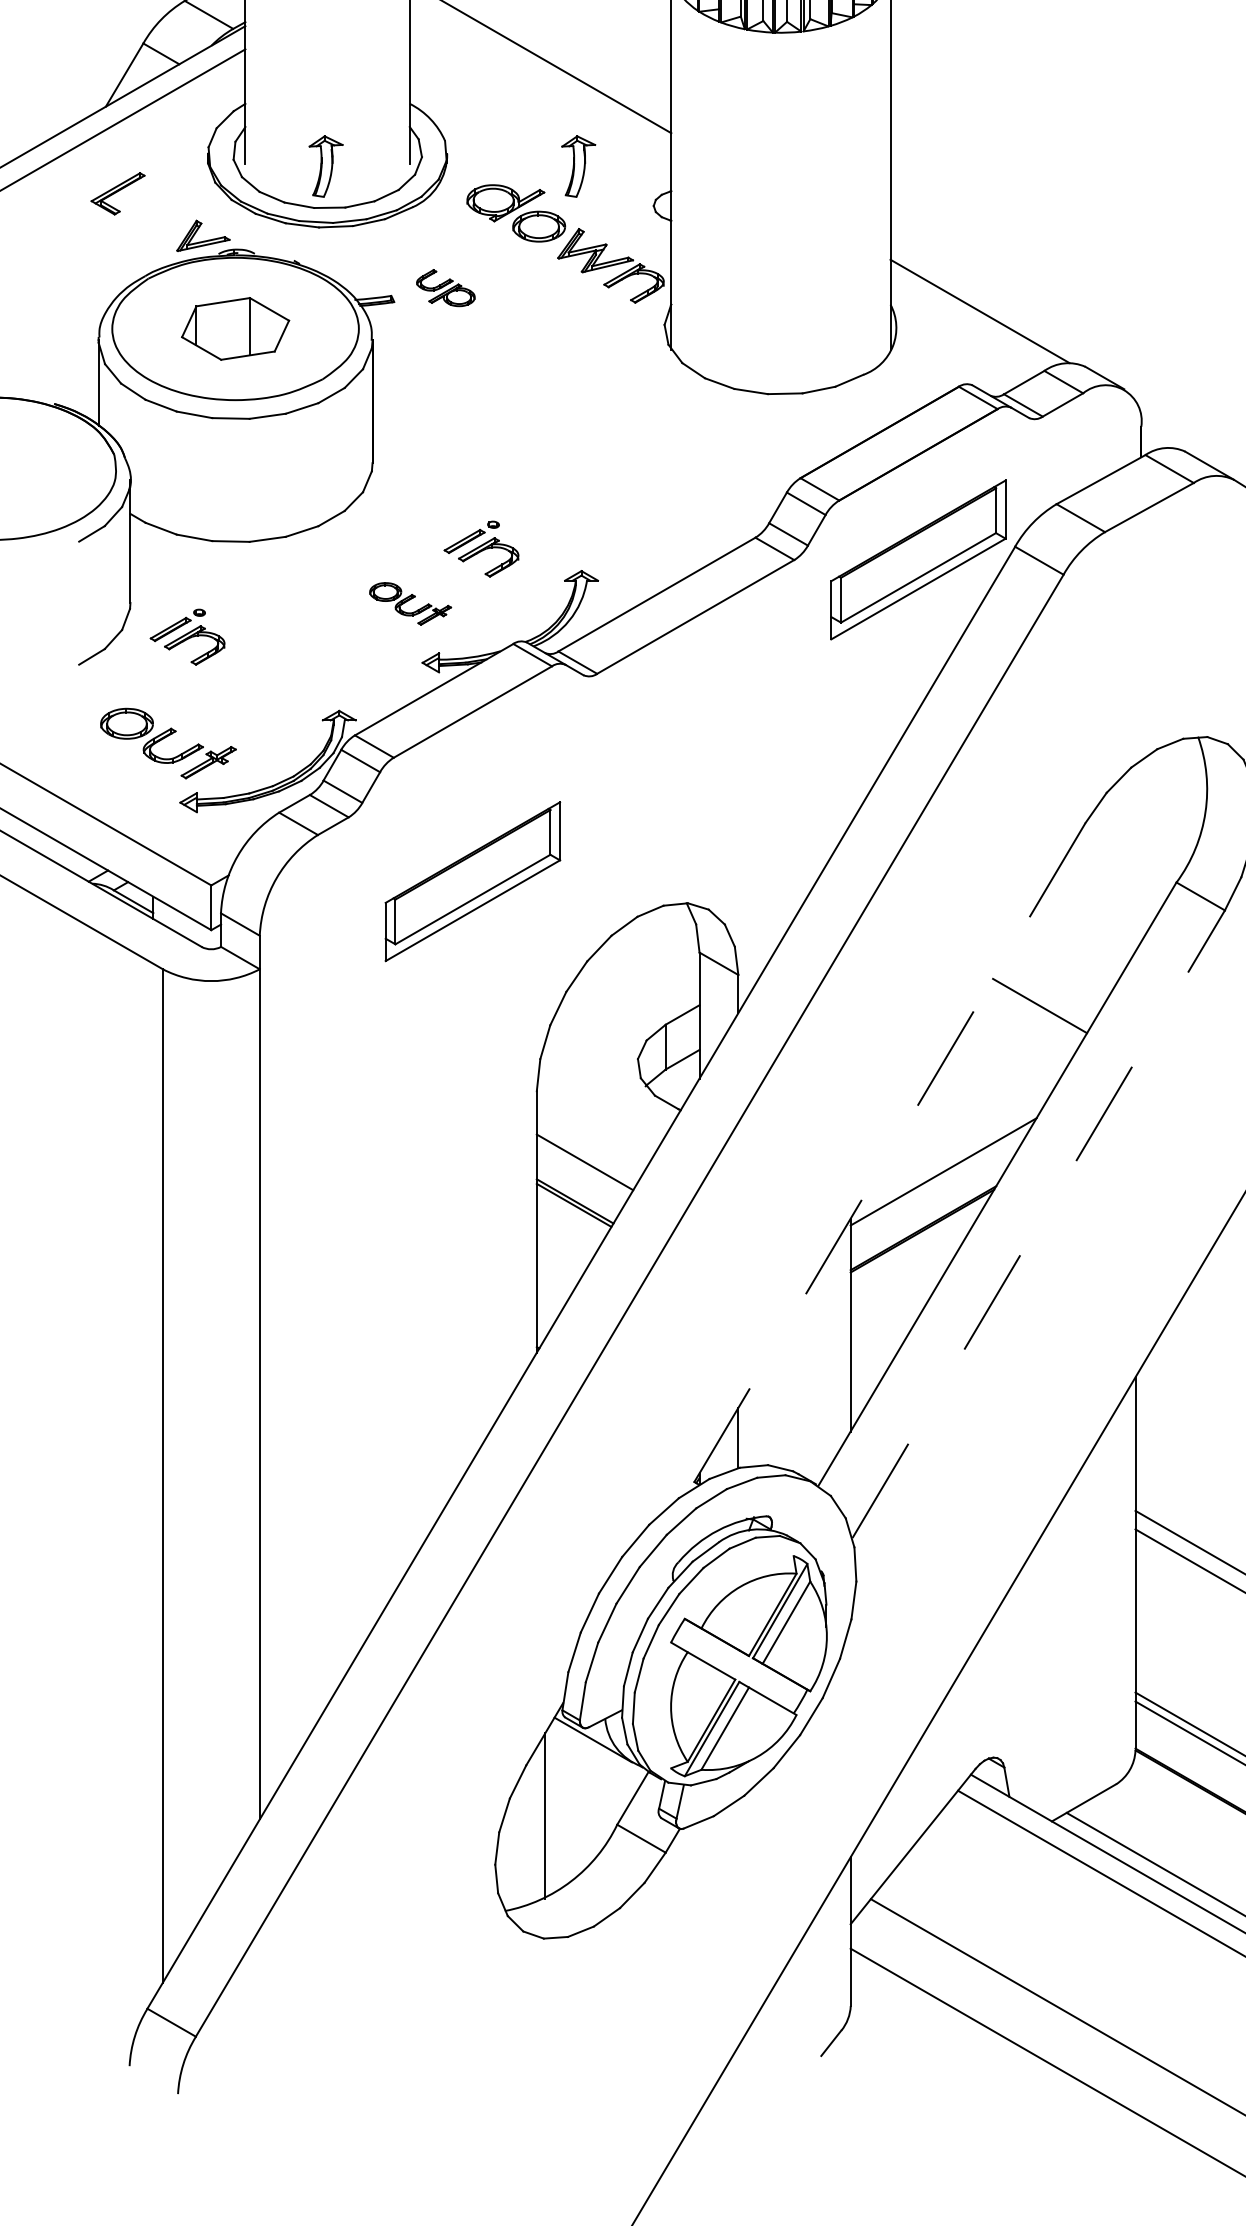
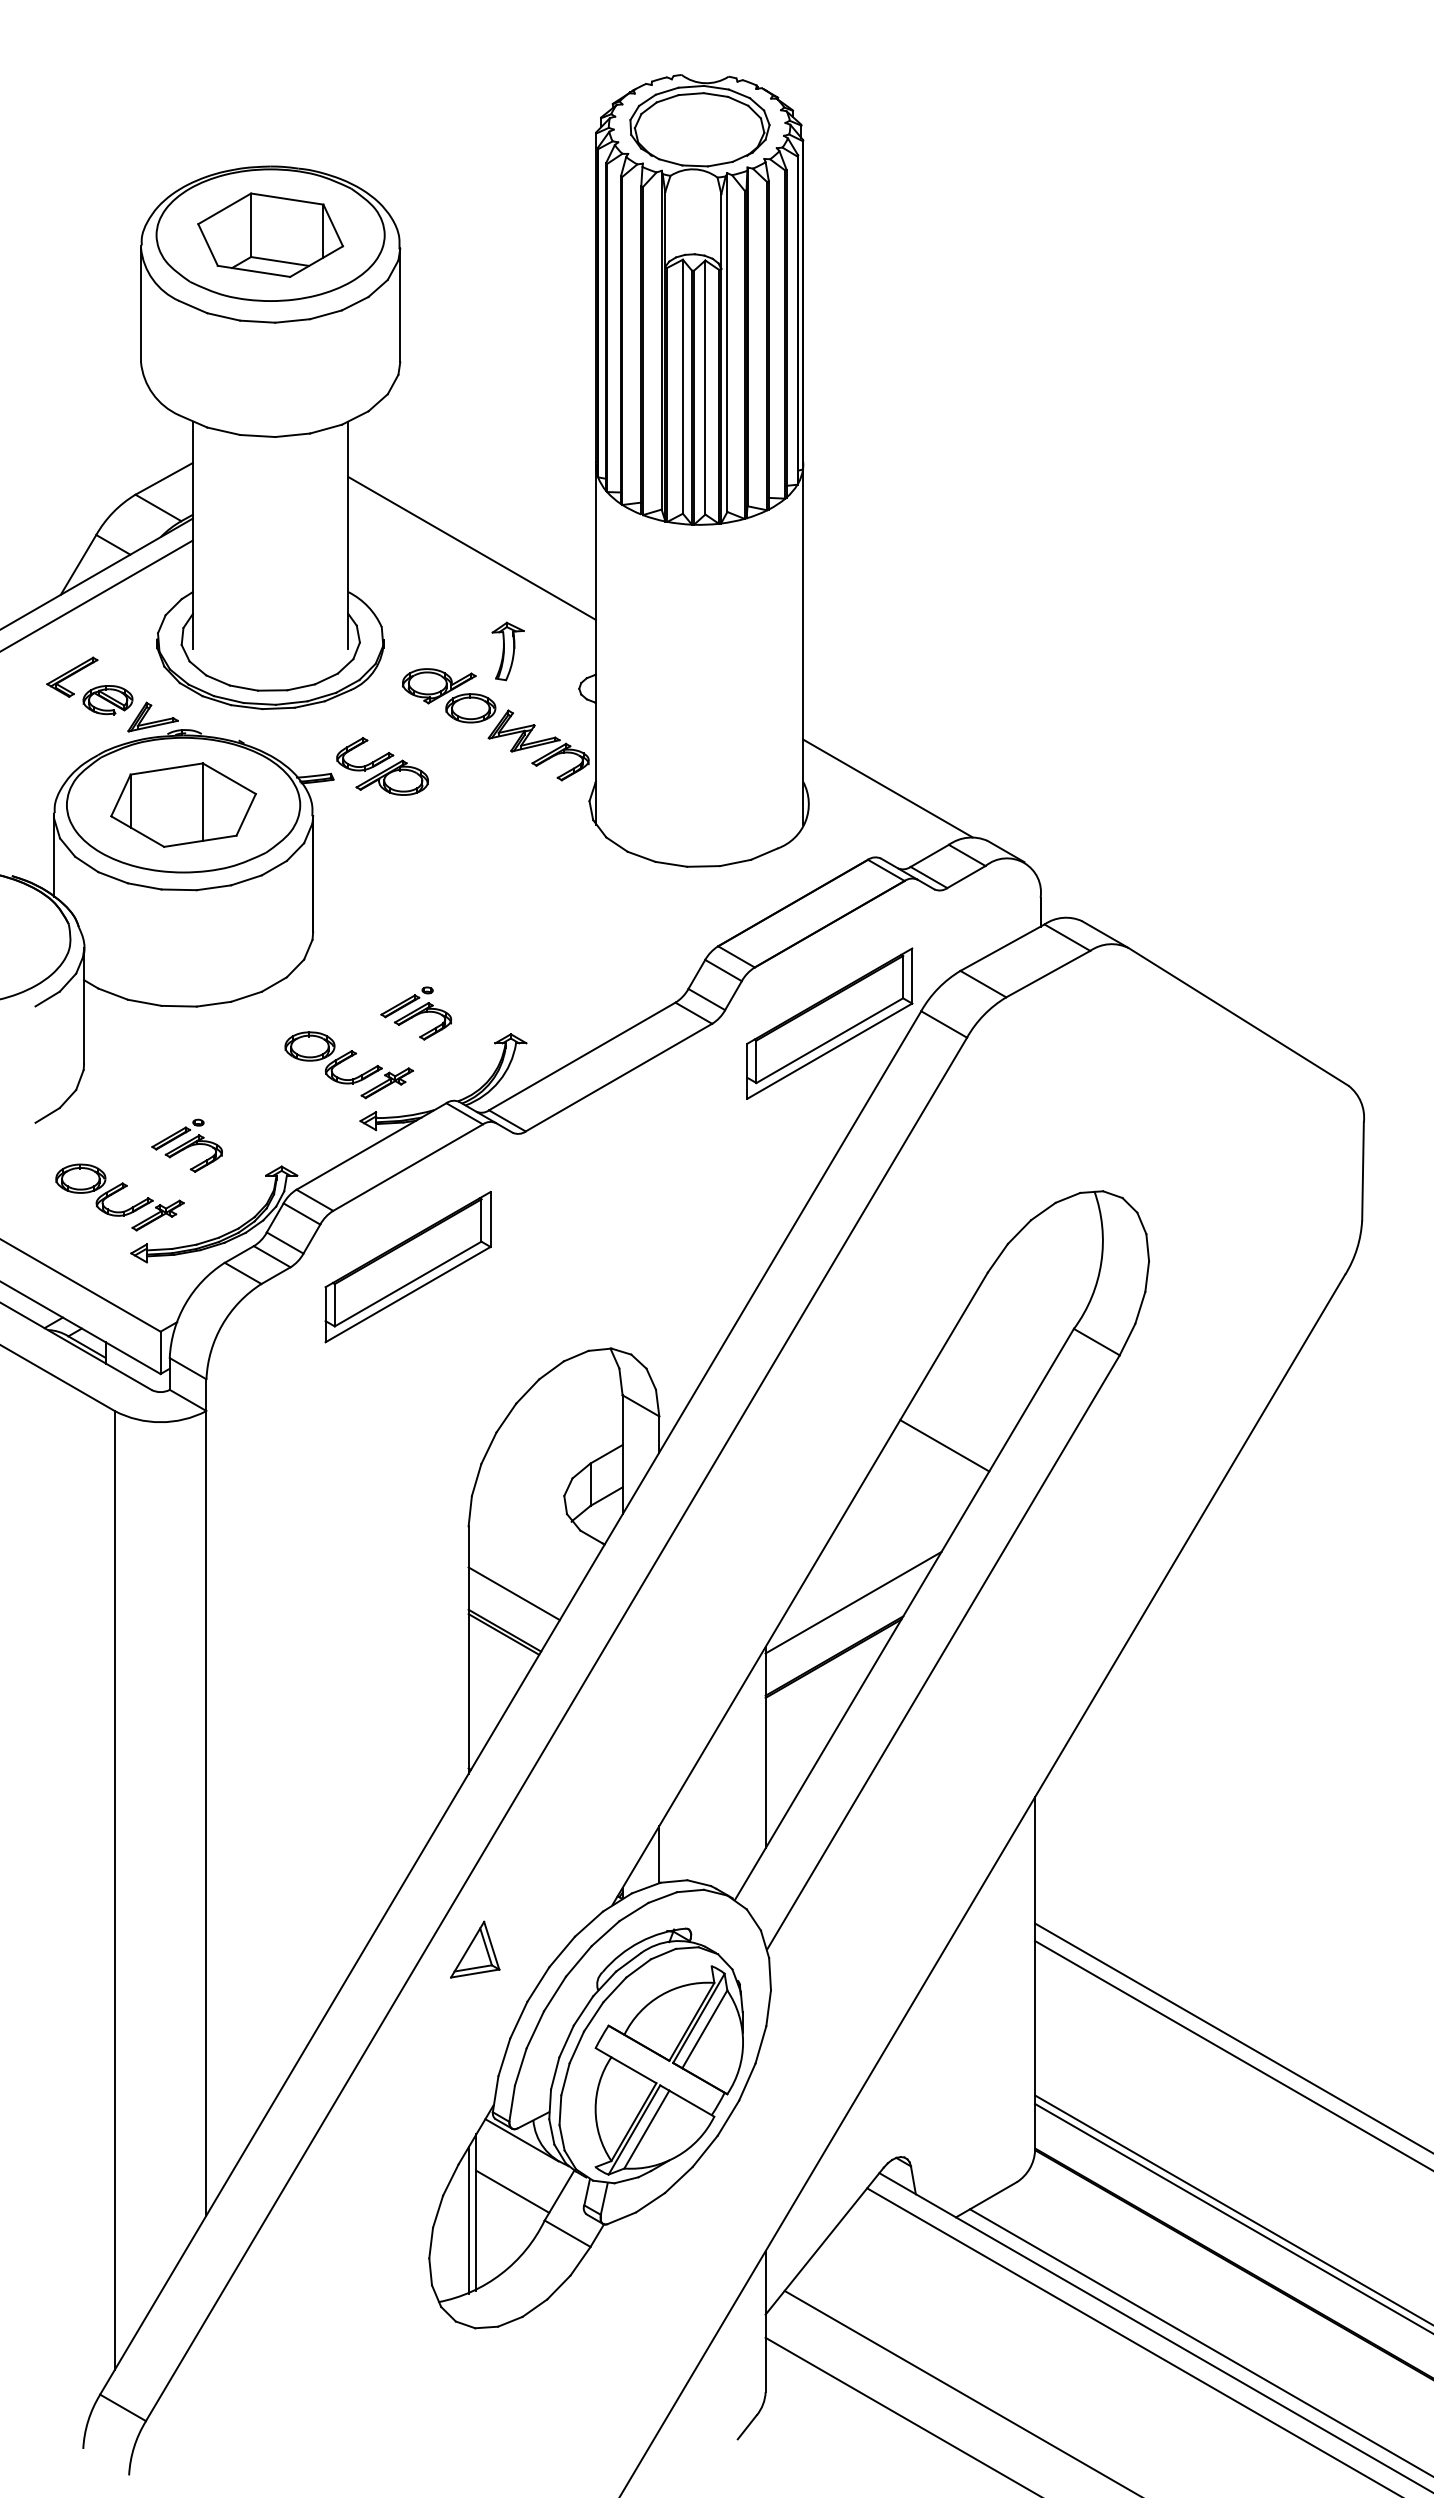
part: (325, 166) -> (268, 651), removed
part: (155, 218) -> (107, 700), added
part: (445, 288) -> (382, 766), size x1.67
part: (235, 328) -> (183, 804), size x1.43
part: (409, 604) -> (348, 1065), size x1.67
part: (186, 636) -> (186, 1145), moved
part: (472, 882) -> (407, 1267), moved
line: (887, 1156) -> (800, 1588), dashed -> solid
line: (1038, 1223) -> (943, 1651), dashed -> solid
part: (544, 1538) -> (475, 1949), added
line: (583, 1794) -> (512, 2191), added
line: (536, 1824) -> (468, 2220), added

